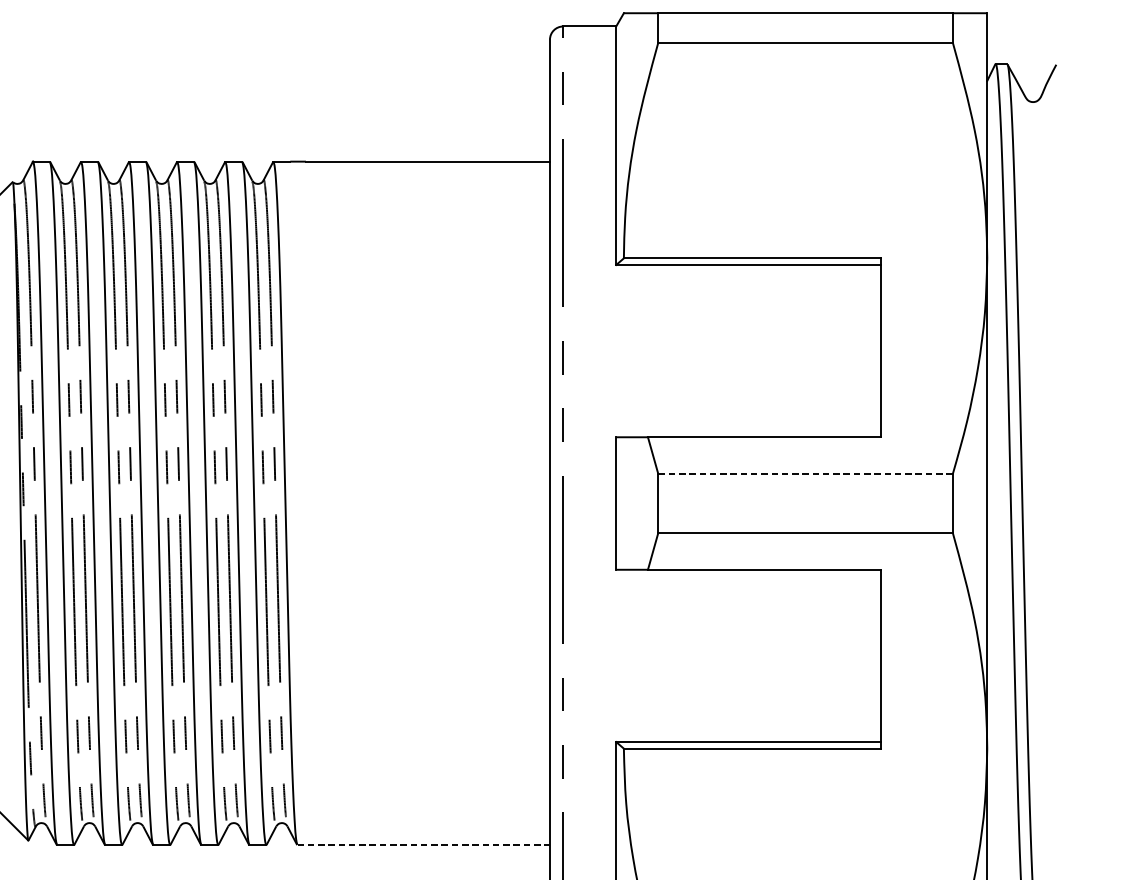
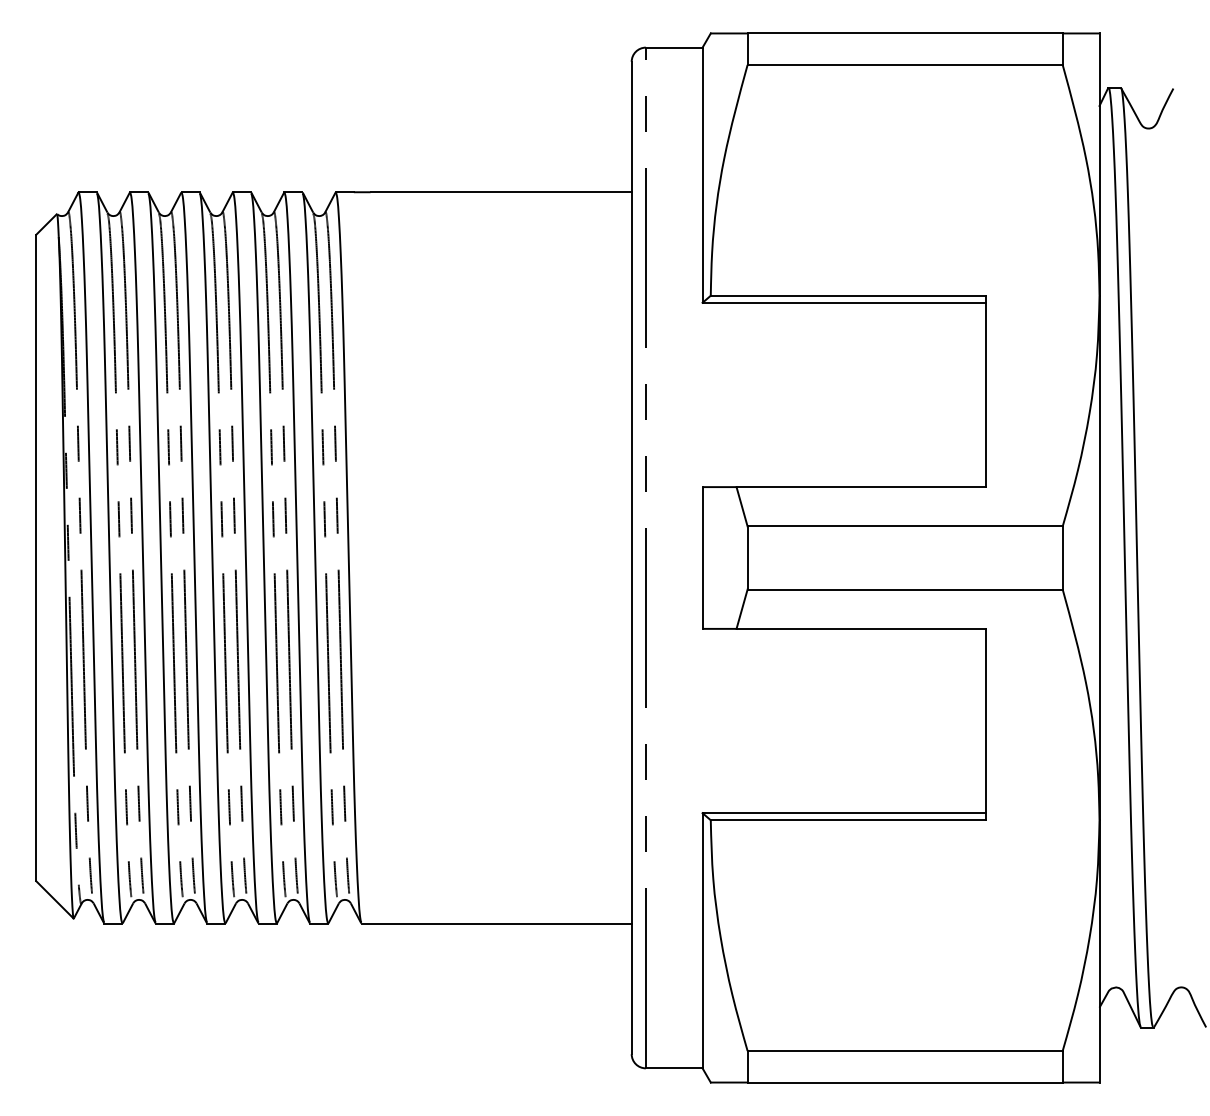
line: (805, 474) -> (905, 526), dashed -> solid
line: (424, 845) -> (497, 923), dashed -> solid

